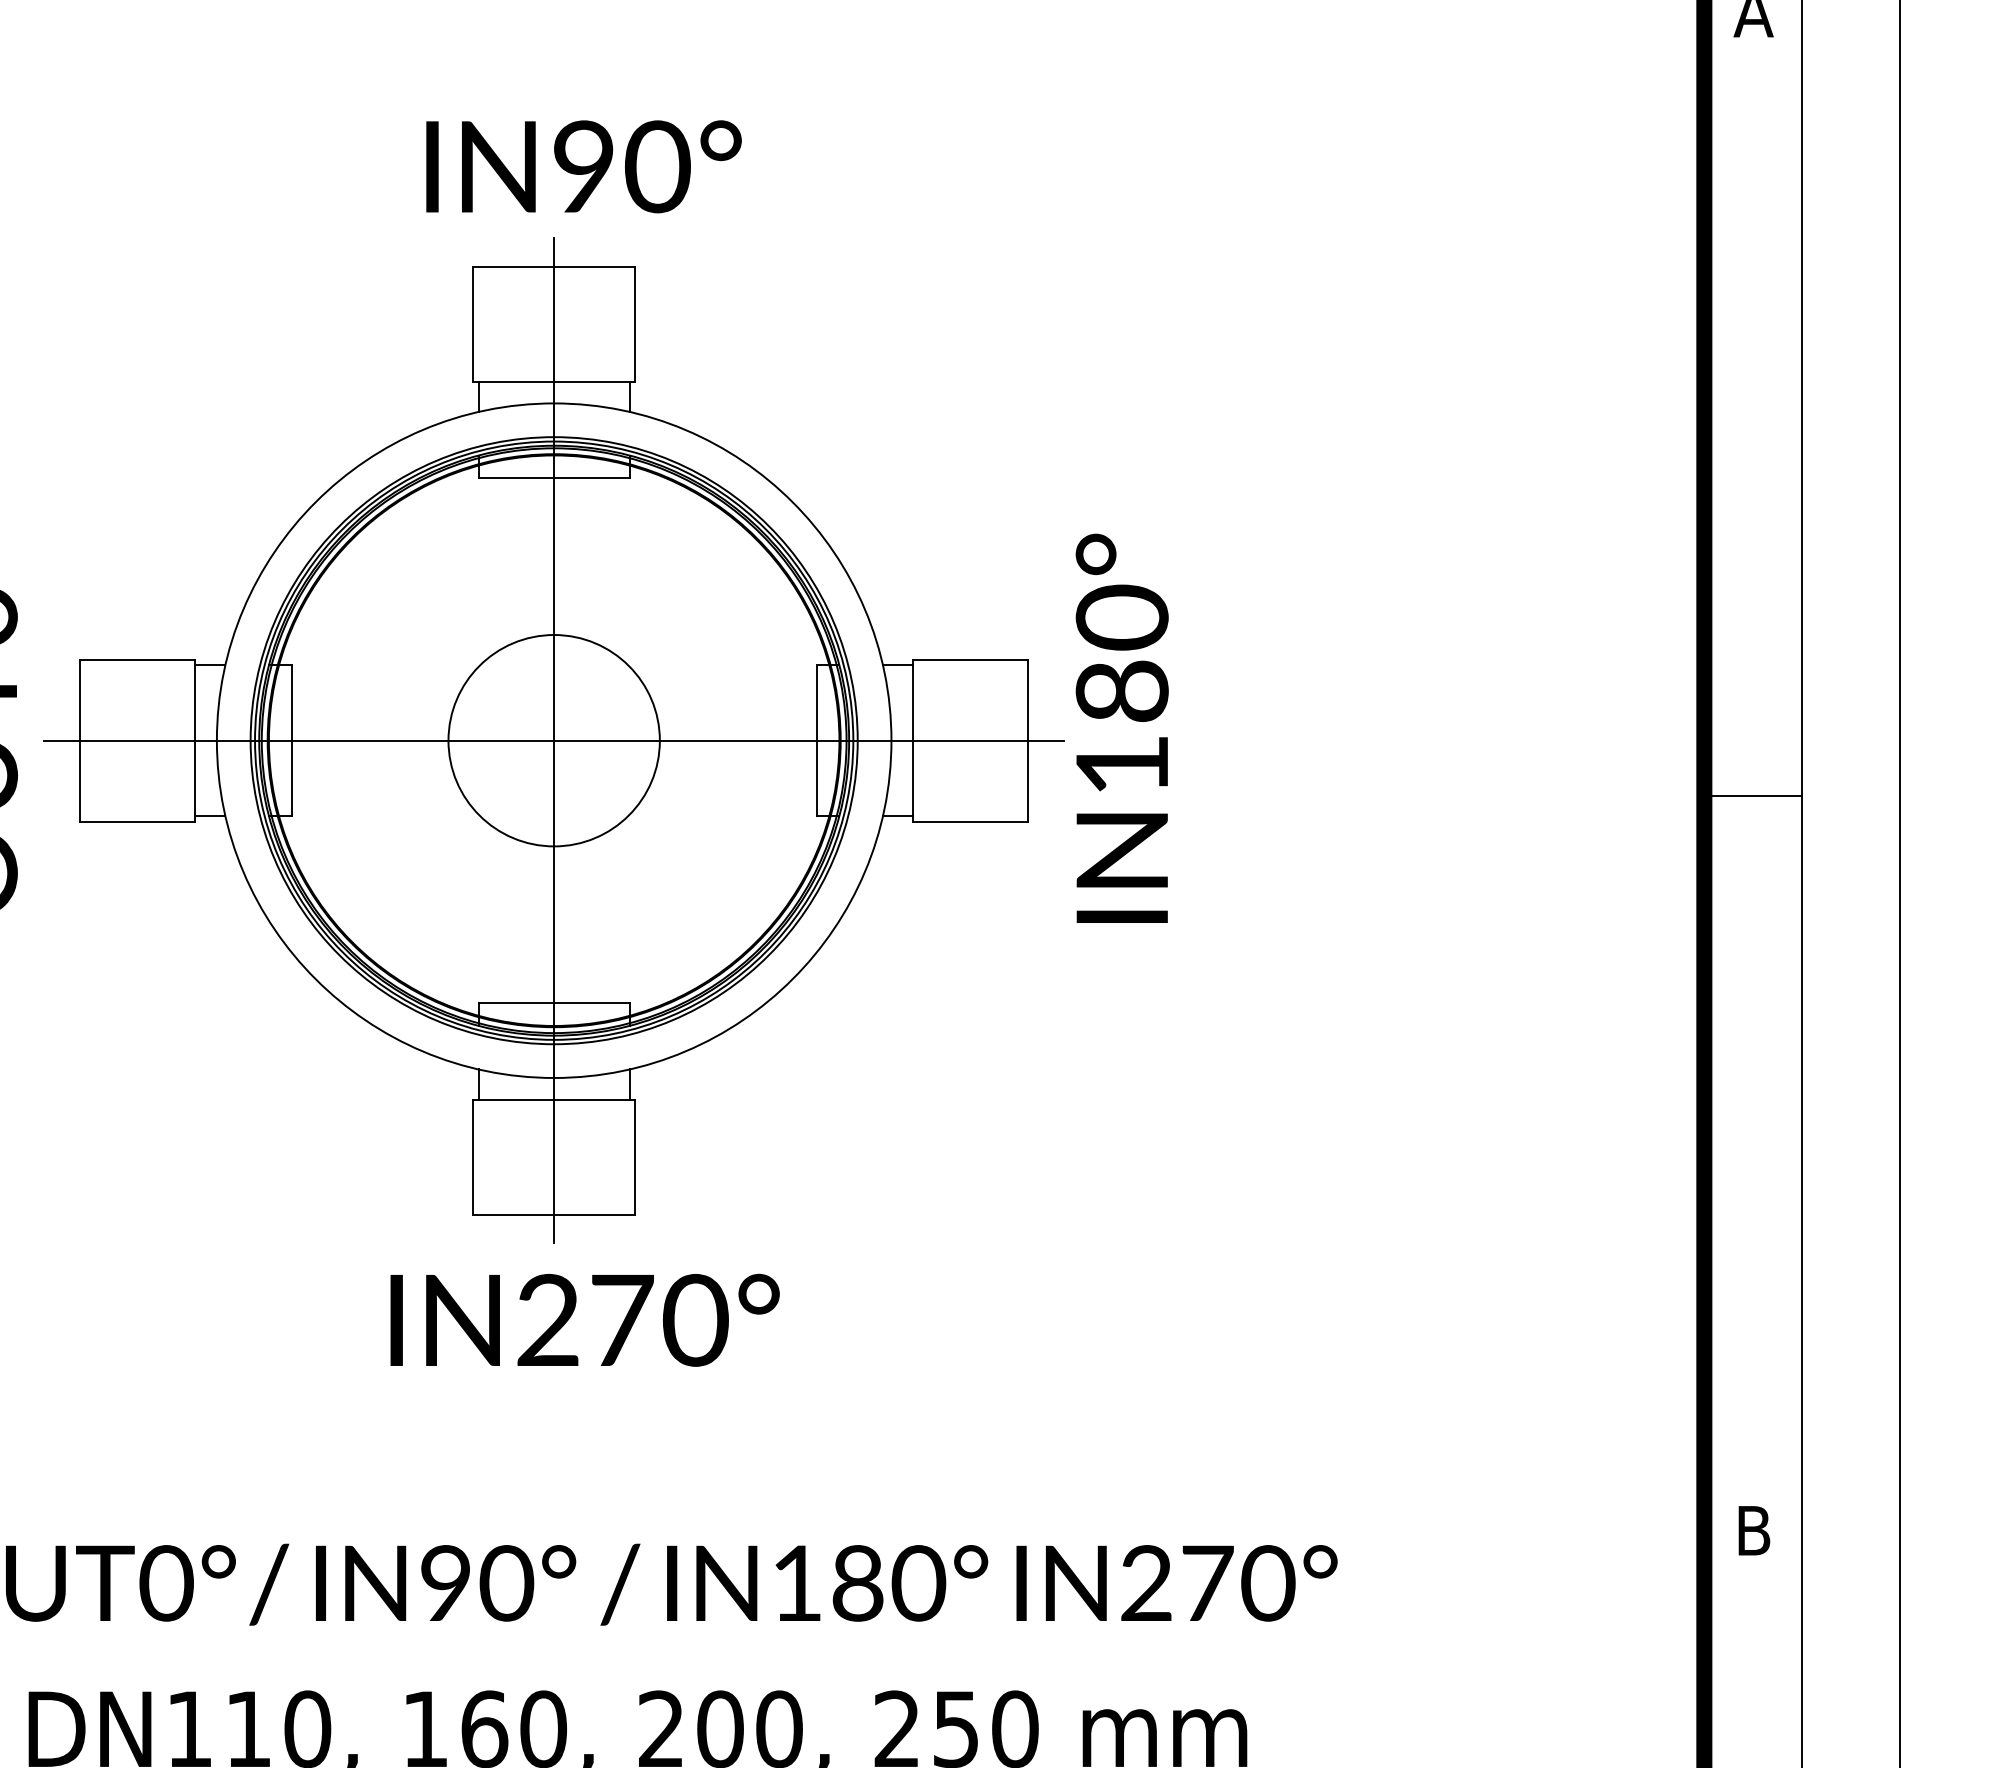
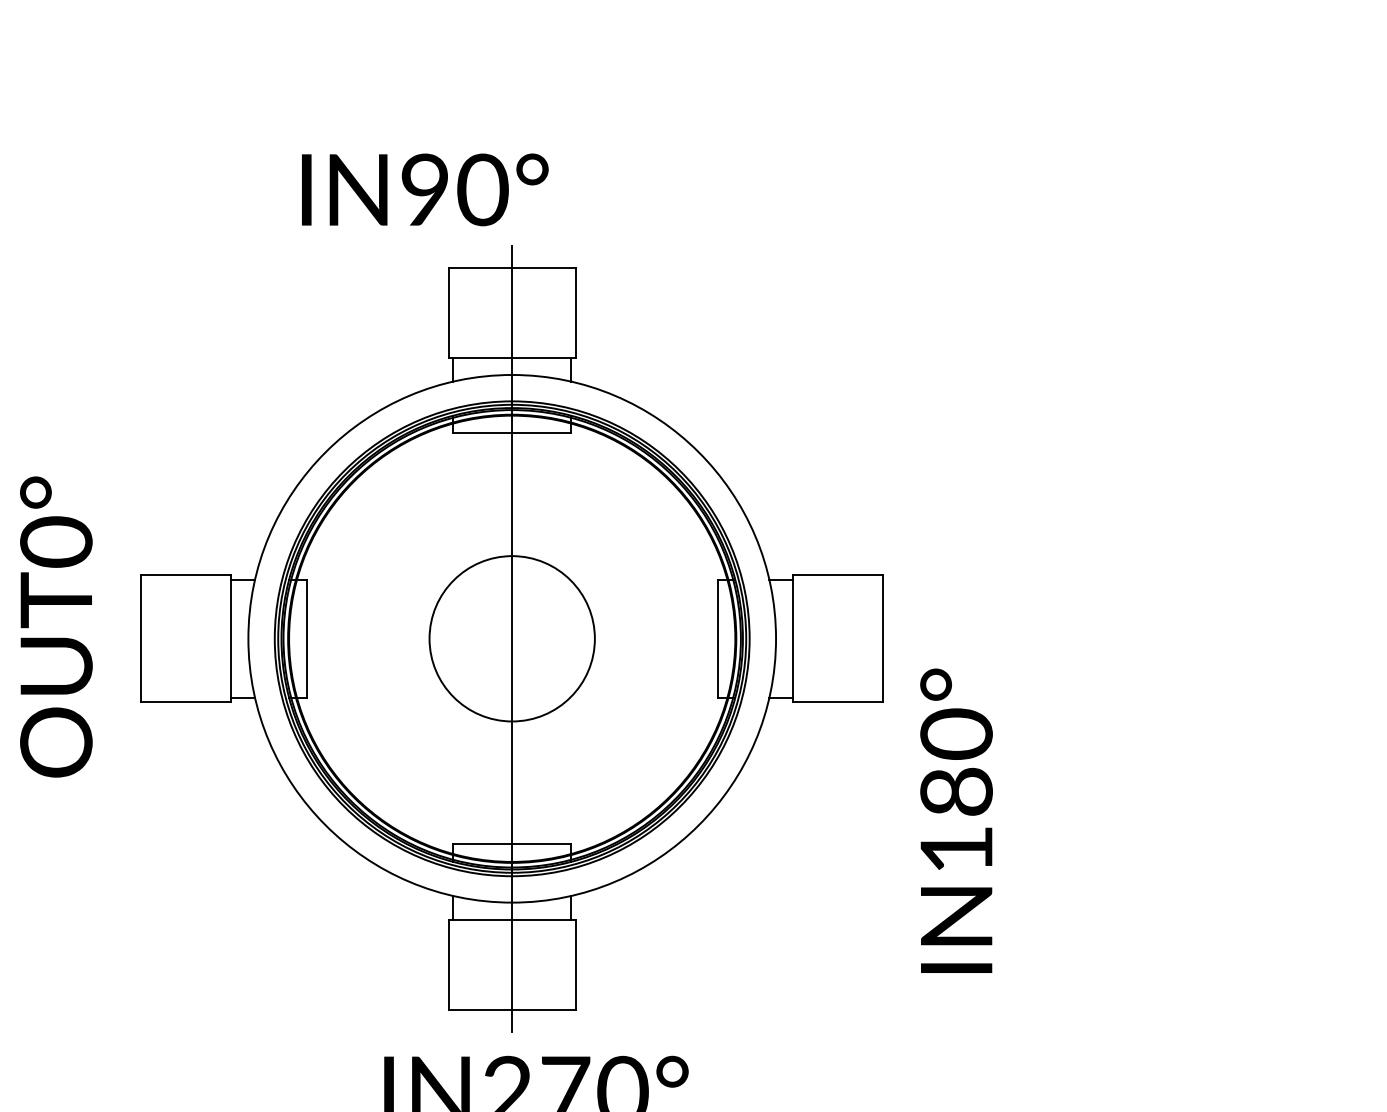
text: (583, 166) -> (424, 189), moved
text: (1121, 727) -> (955, 820), moved
line: (554, 740) -> (512, 638), removed

